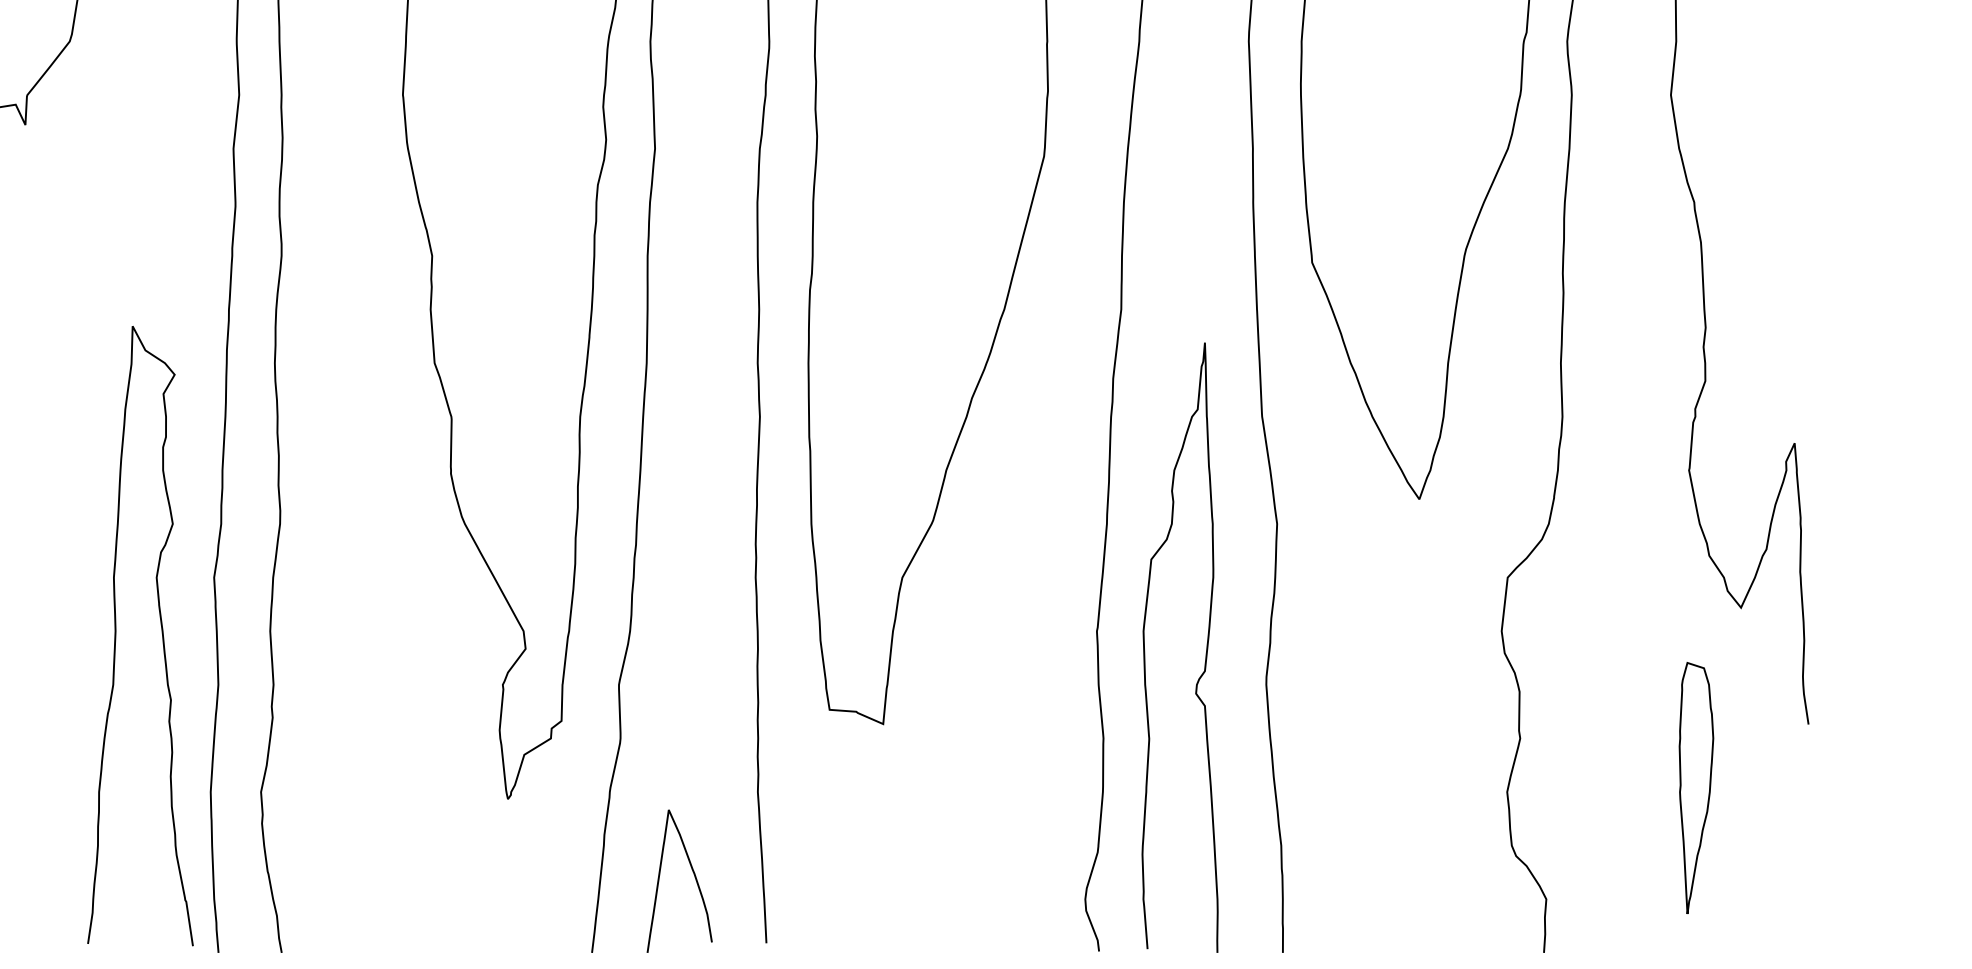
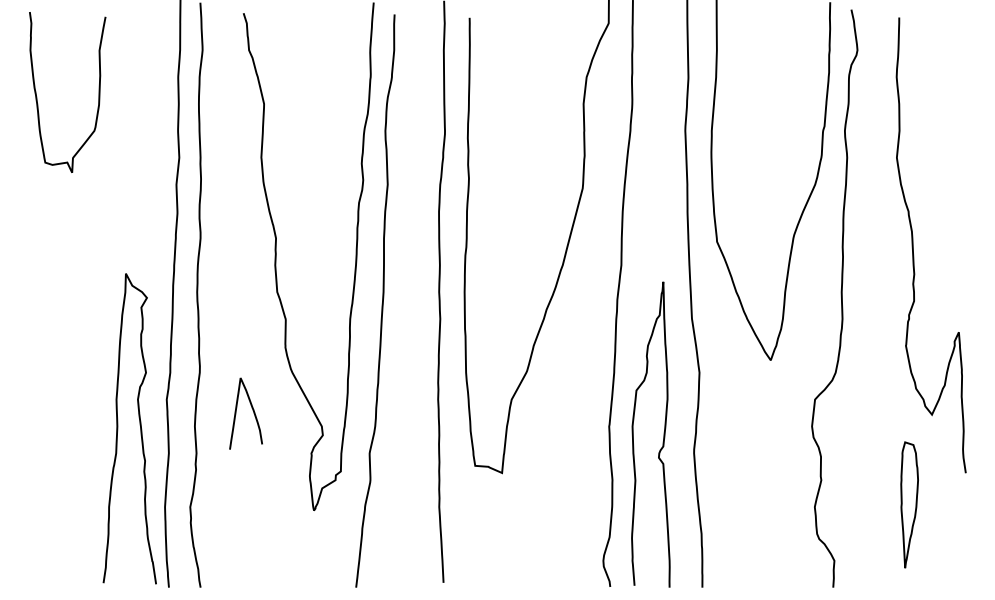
curve: (692, 874) -> (252, 410), moved

